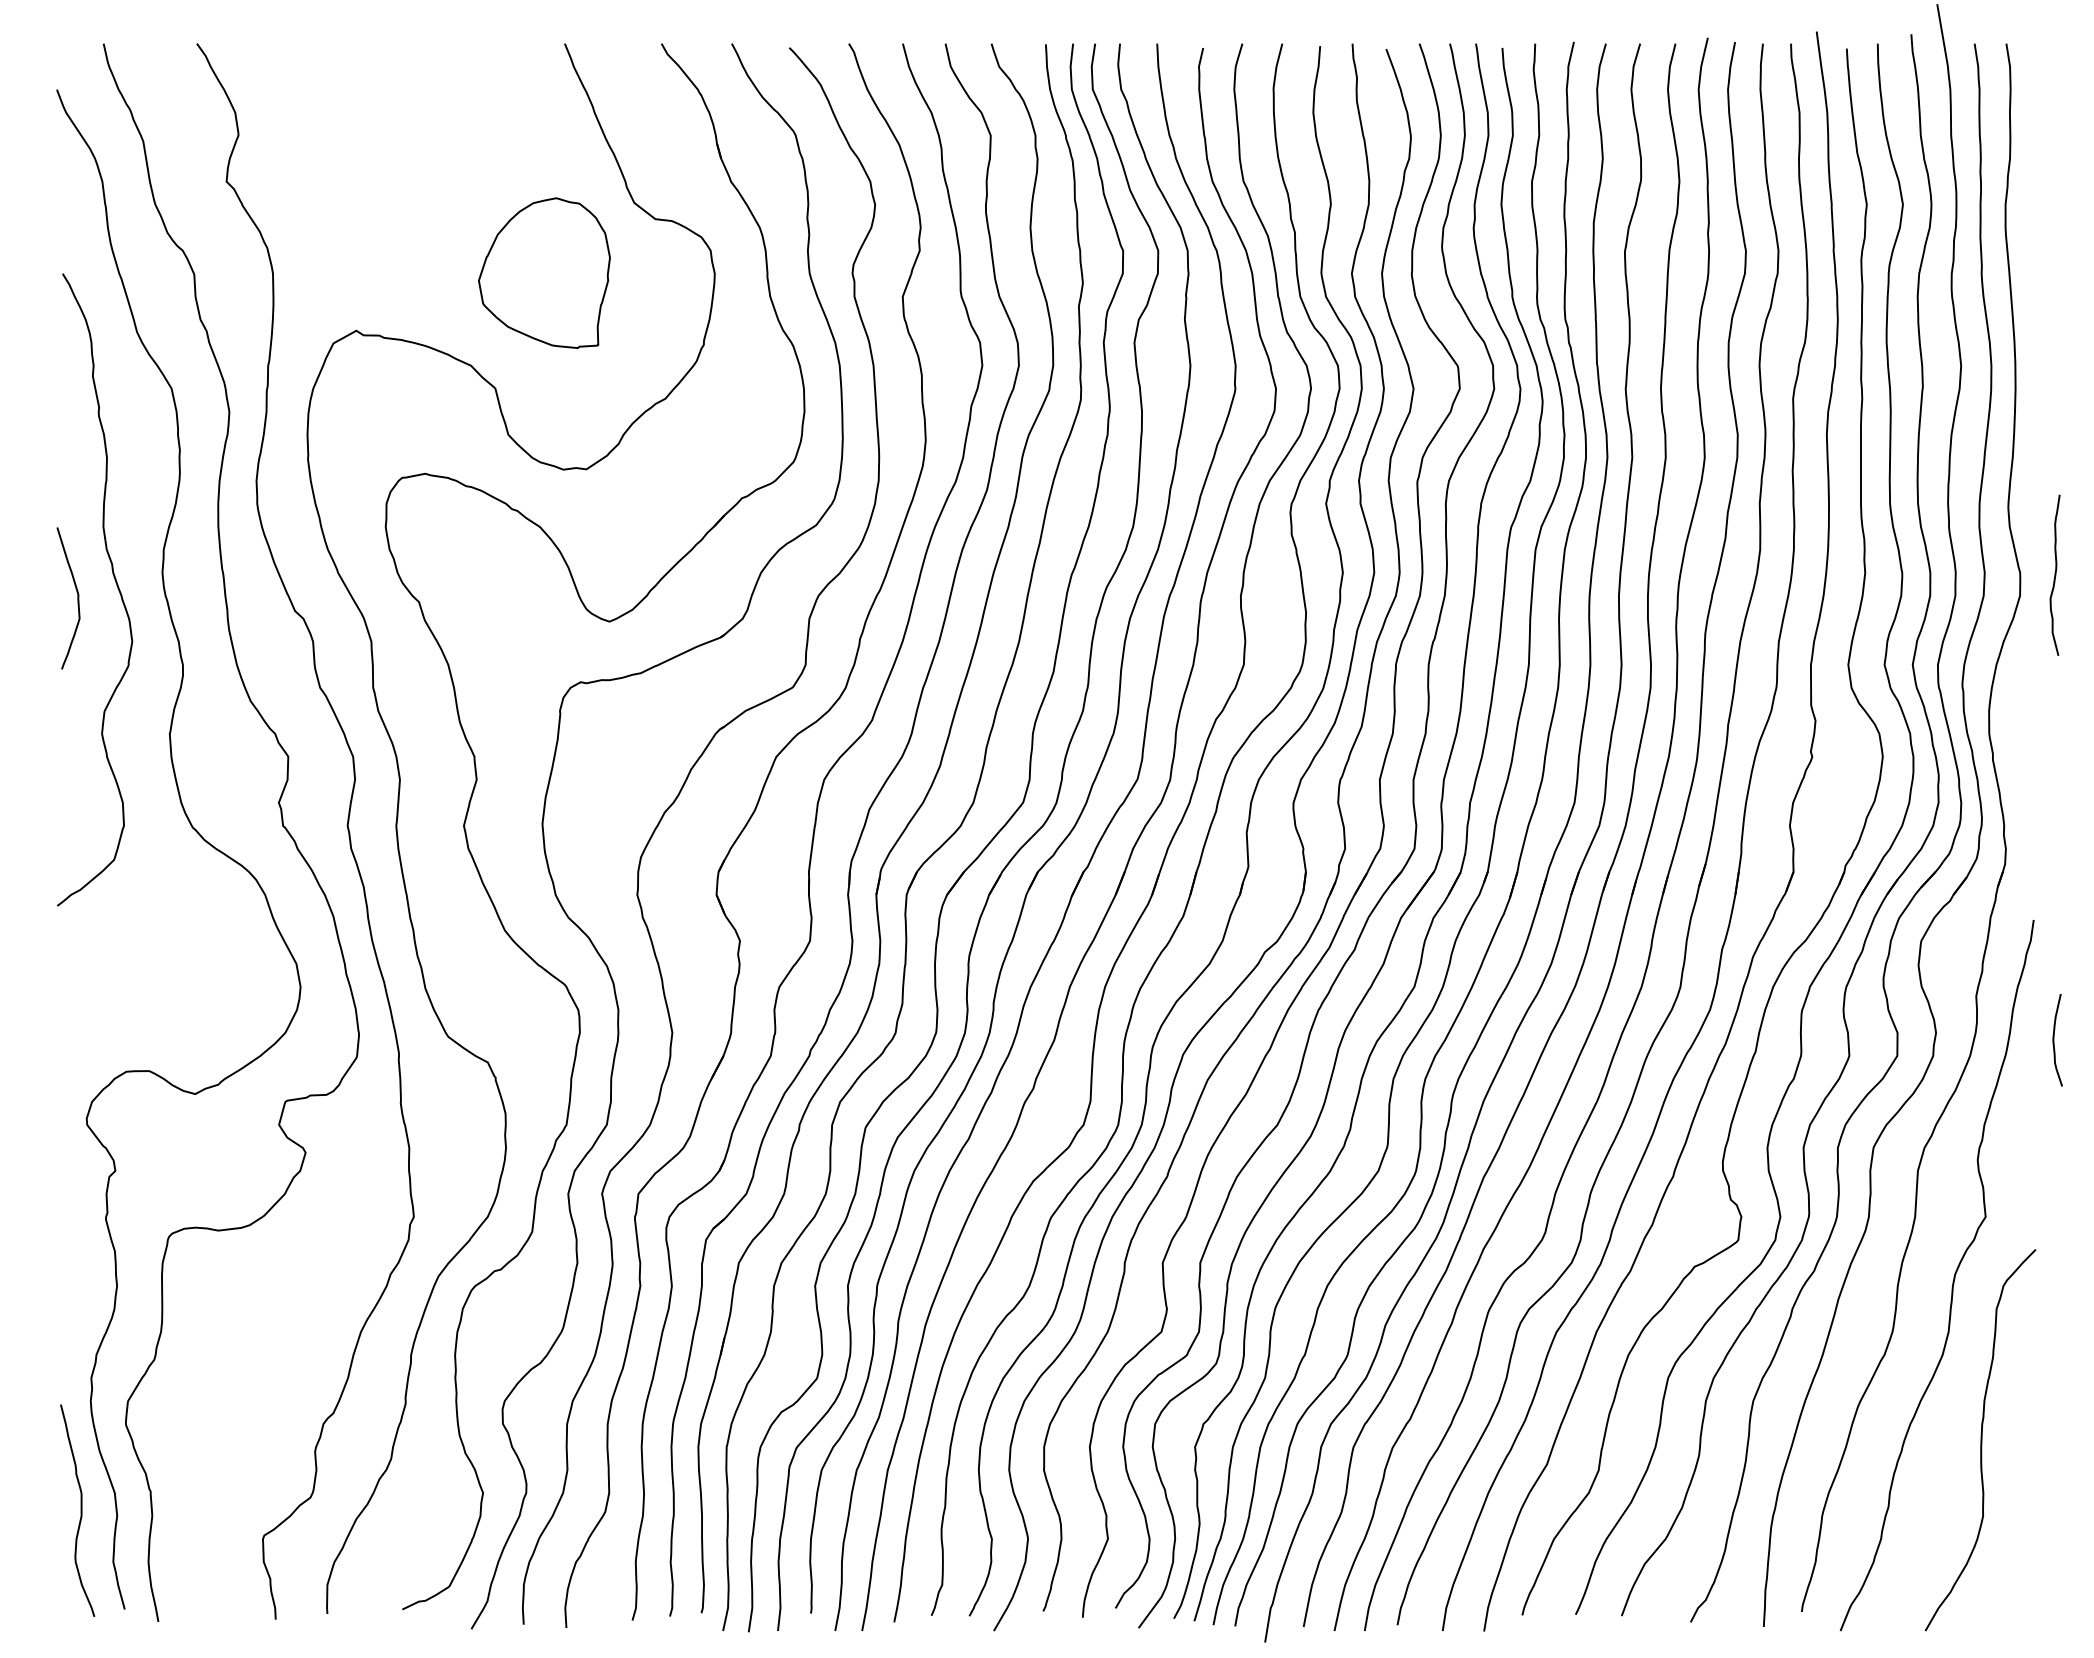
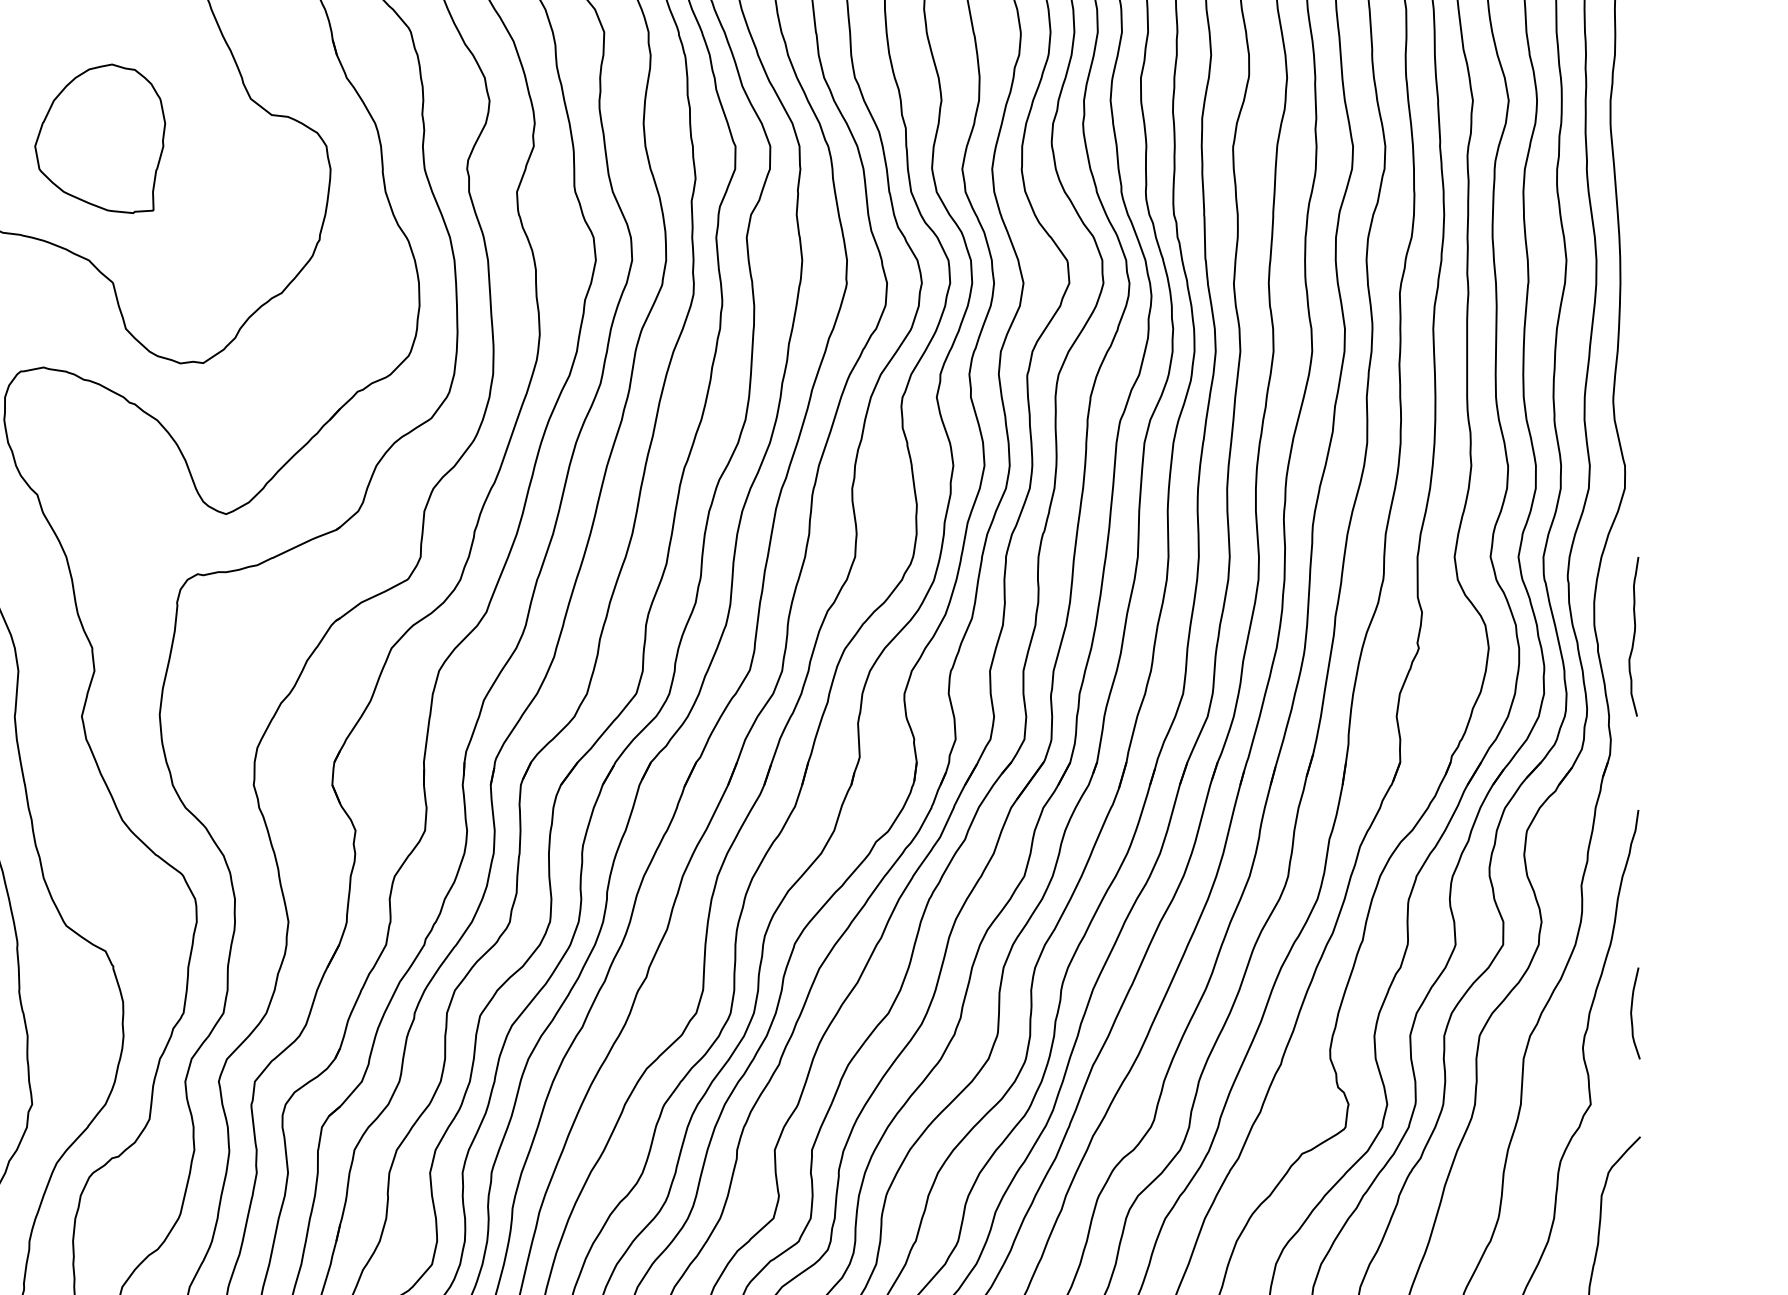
part: (544, 272) -> (100, 138), moved
curve: (2054, 574) -> (1633, 635), moved
curve: (2054, 1039) -> (1632, 1012), moved

